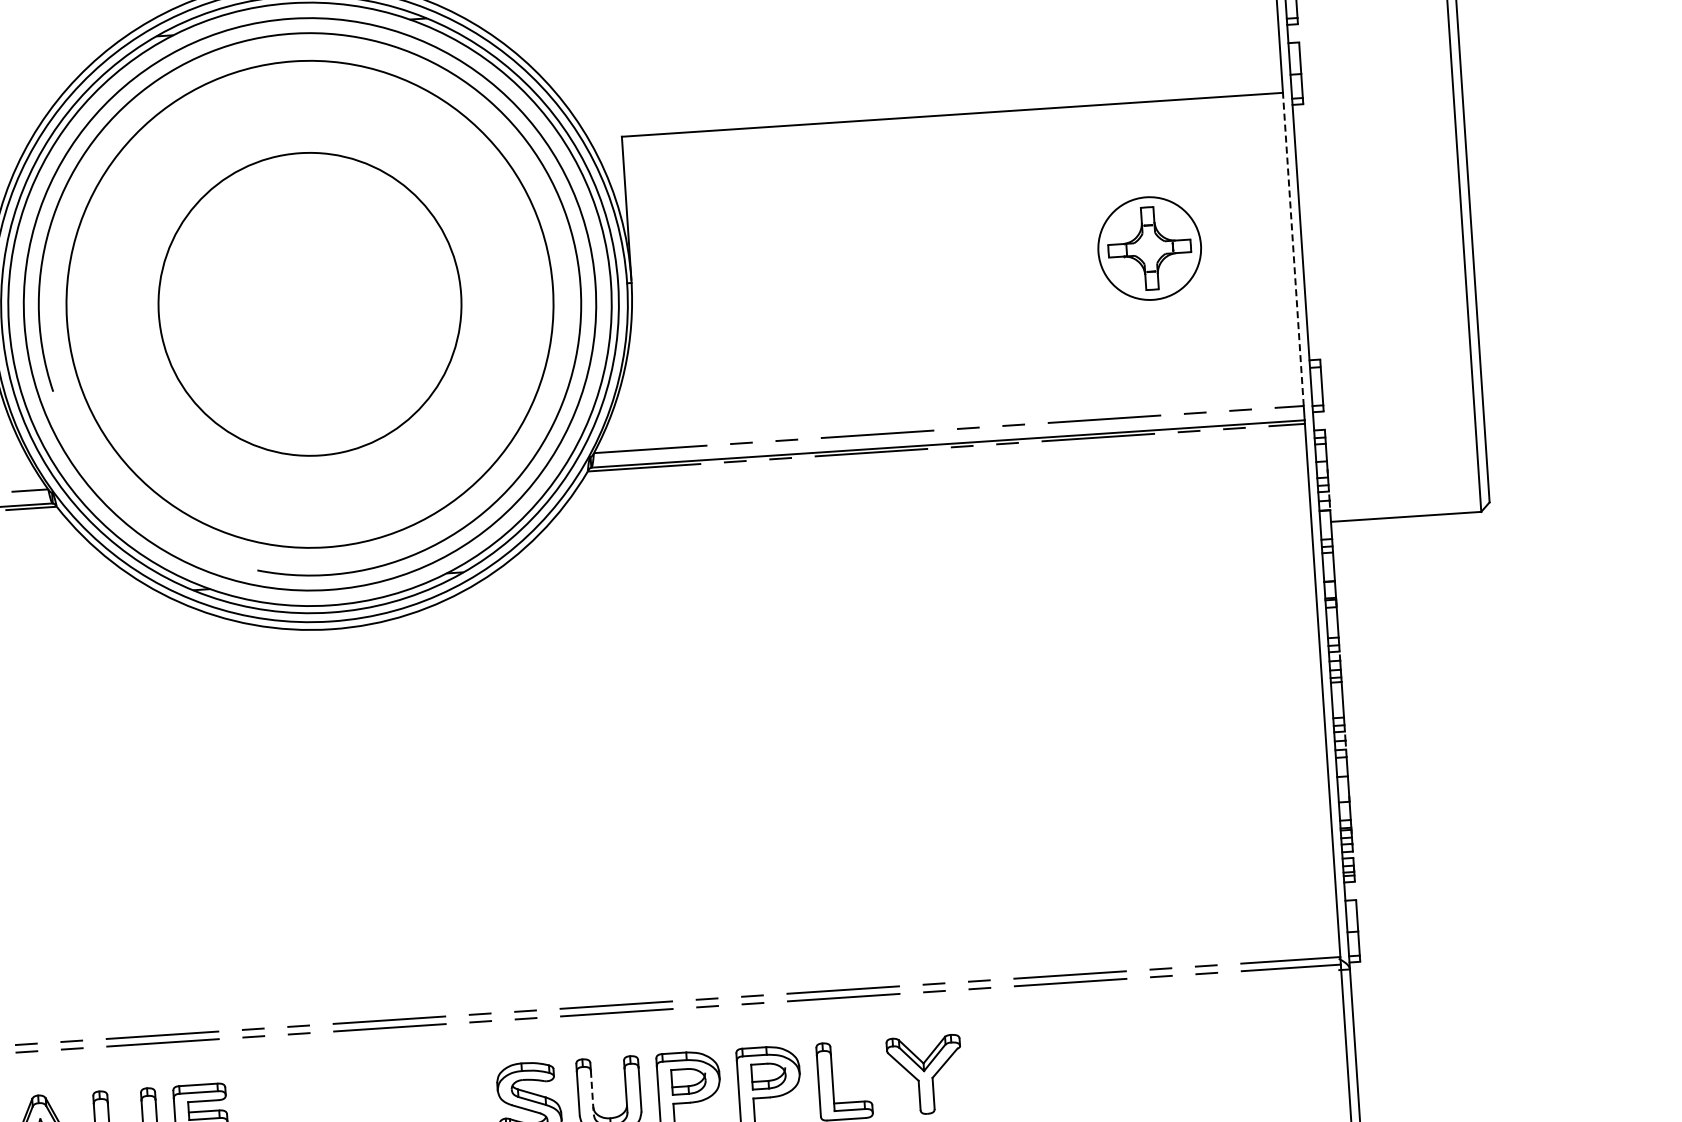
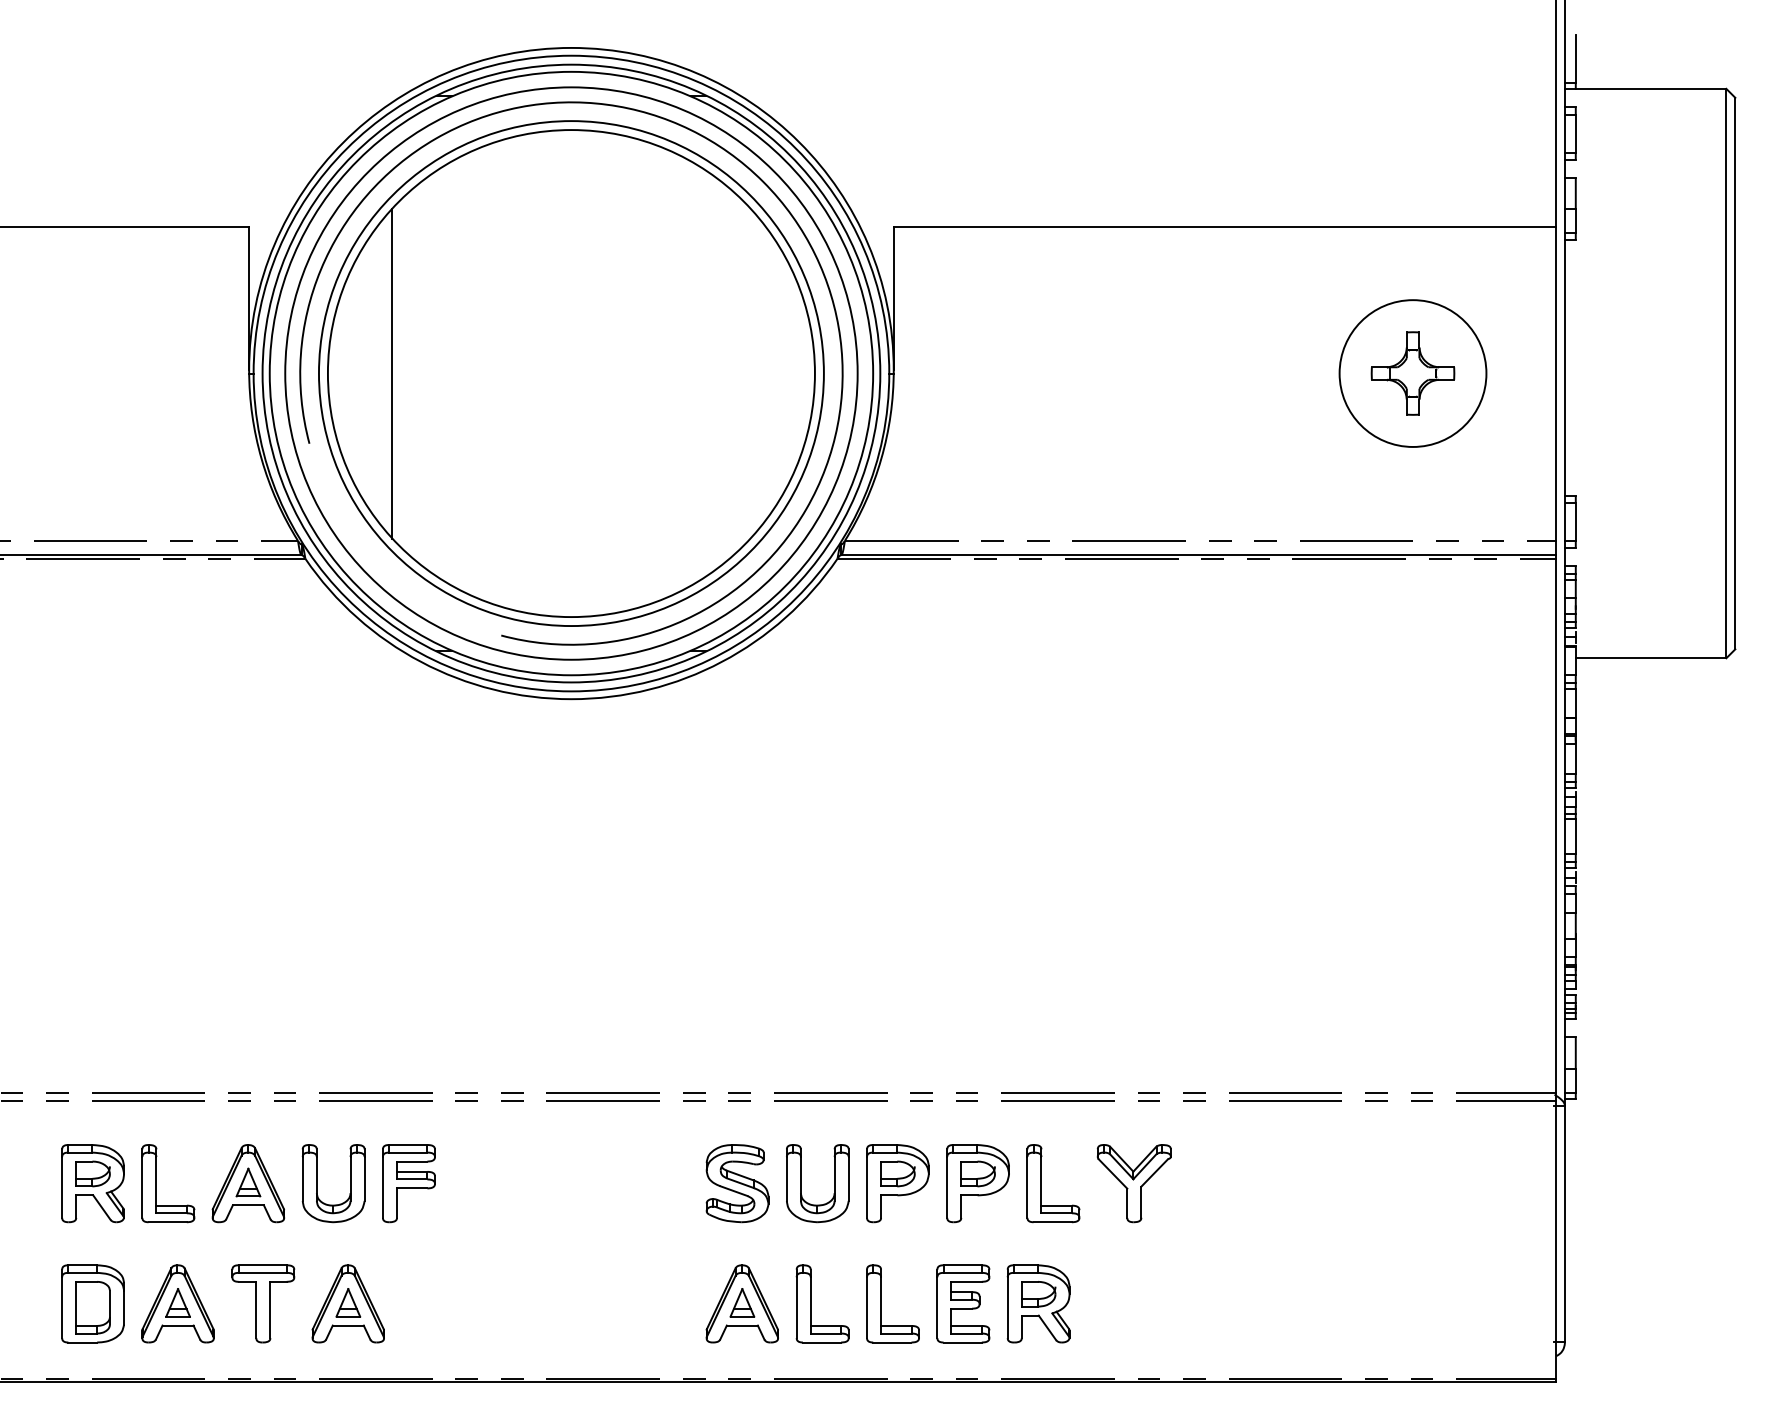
circle: (1149, 248) -> (1412, 373), size x1.43
line: (1293, 248) -> (1556, 383), dashed -> solid
circle: (309, 304) -> (570, 373), size x1.67
line: (131, 316) -> (392, 373), added
line: (591, 1092) -> (800, 1178), dashed -> solid

